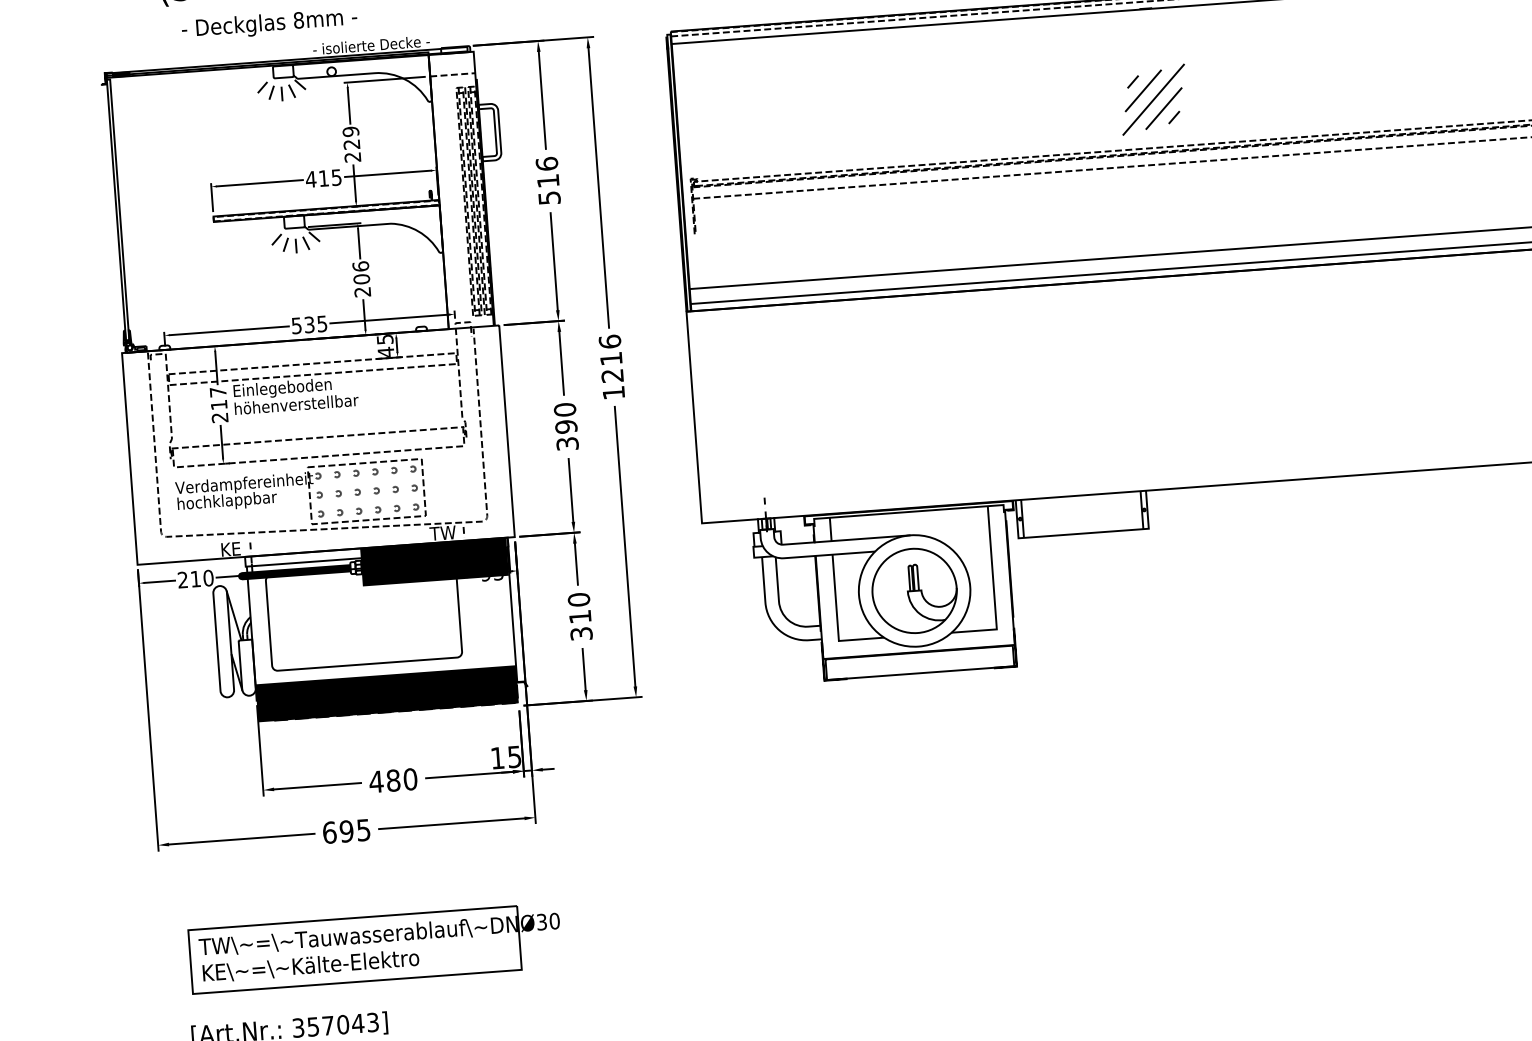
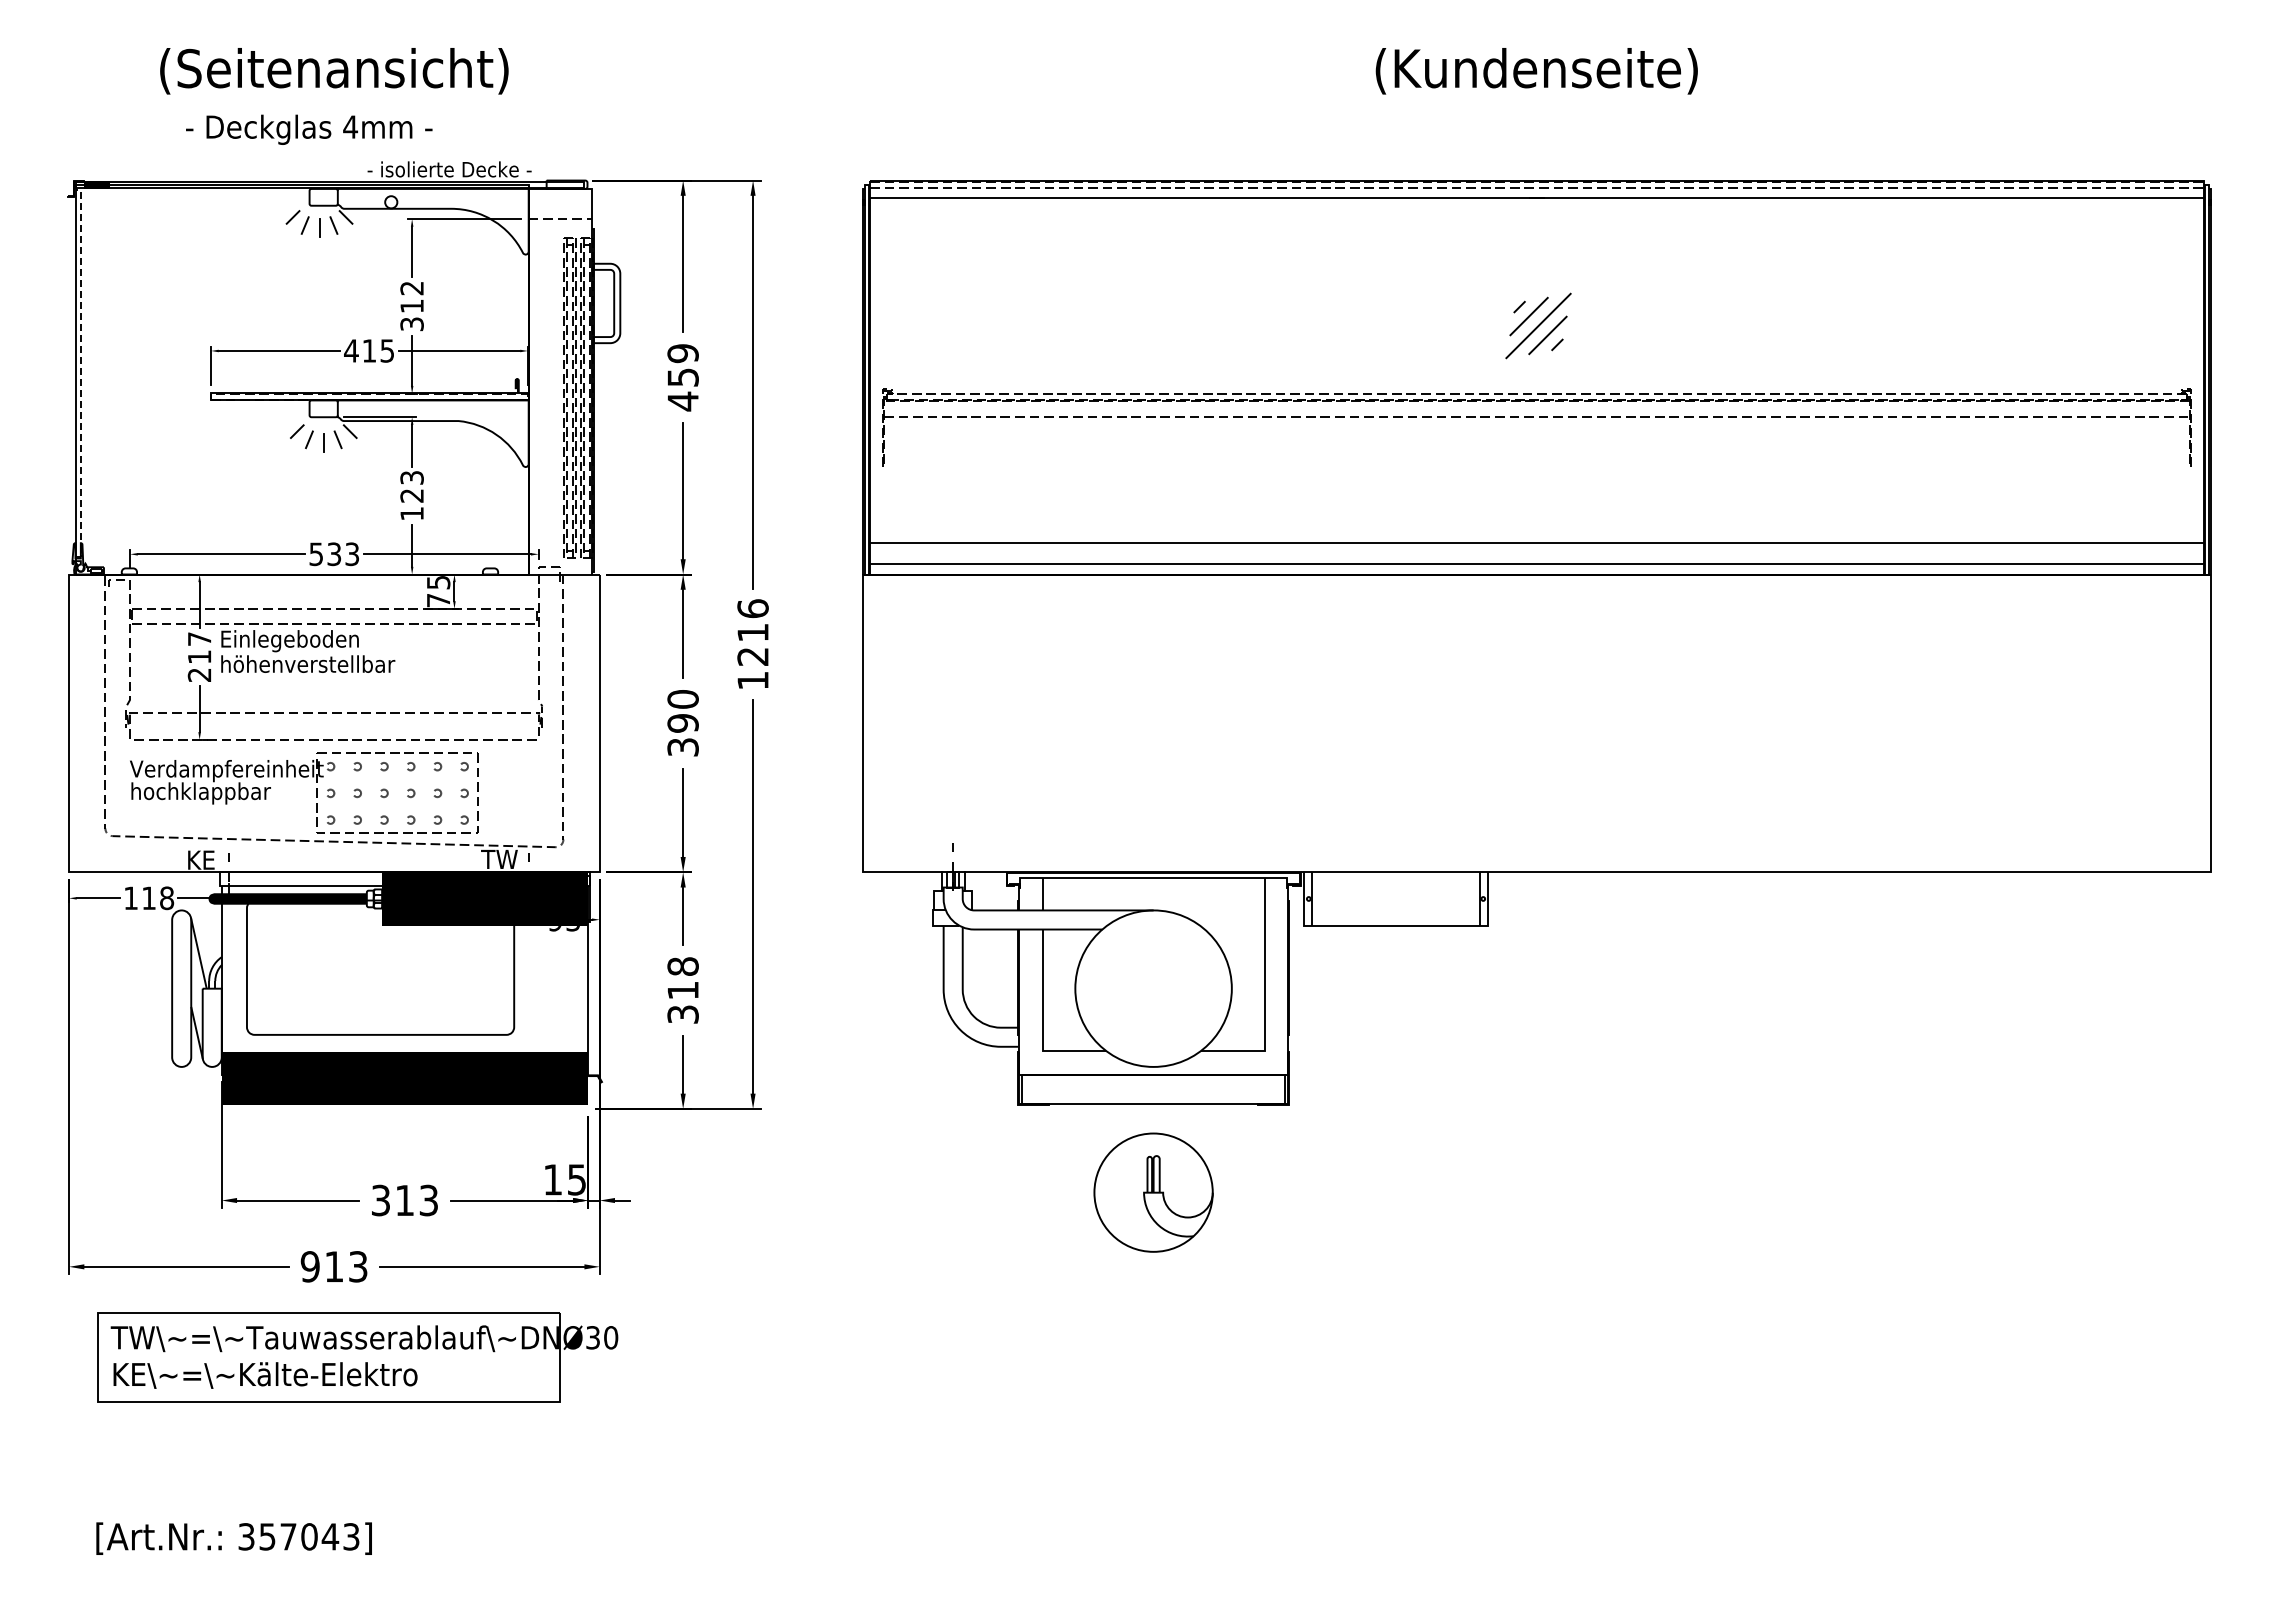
text: (298, 19) -> (350, 126), 8mm -> 4mm
part: (1153, 99) -> (1538, 325), size x0.7
text: (351, 144) -> (411, 306), 229 -> 312
text: (547, 181) -> (682, 377), 516 -> 459
line: (119, 209) -> (80, 373), solid -> dashed
text: (361, 279) -> (411, 495), 206 -> 123
text: (322, 323) -> (352, 553), 535 -> 533
text: (386, 352) -> (438, 600), 45 -> 75
text: (196, 578) -> (149, 897), 210 -> 118
part: (914, 590) -> (1153, 1192), moved
text: (578, 599) -> (682, 966), 310 -> 318
text: (393, 780) -> (404, 1200), 480 -> 313
text: (346, 831) -> (333, 1266), 695 -> 913
part: (375, 948) -> (357, 1357), moved

